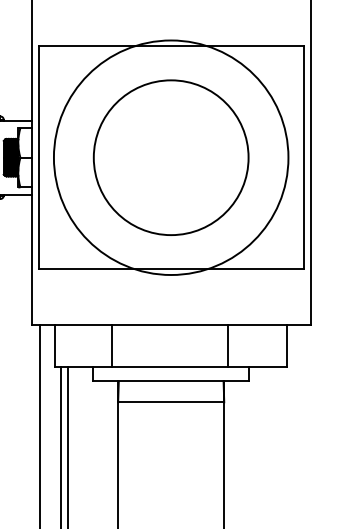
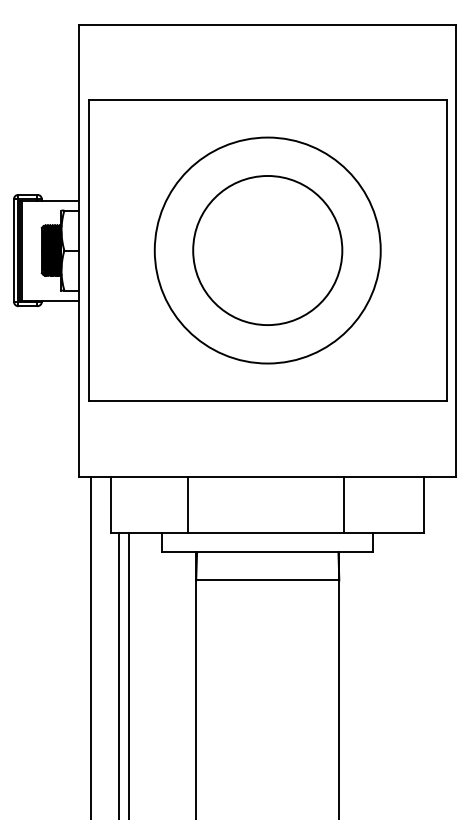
circle: (171, 157) -> (267, 250), size x0.71
circle: (171, 157) -> (267, 250), size x0.71

